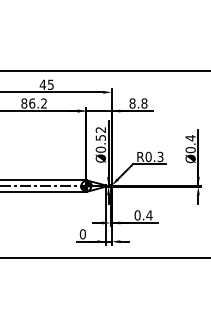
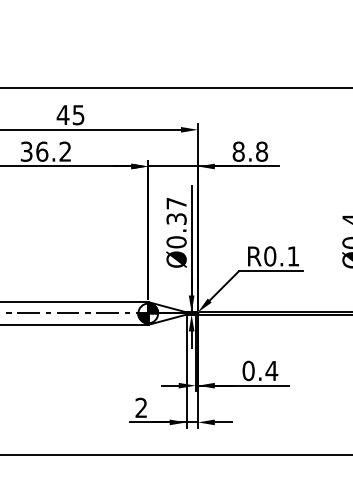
text: (24, 103) -> (27, 151), 86.2 -> 36.2
text: (100, 133) -> (175, 210), Ø0.52 -> Ø0.37
text: (160, 156) -> (293, 255), R0.3 -> R0.1
text: (82, 234) -> (140, 408), 0 -> 2

